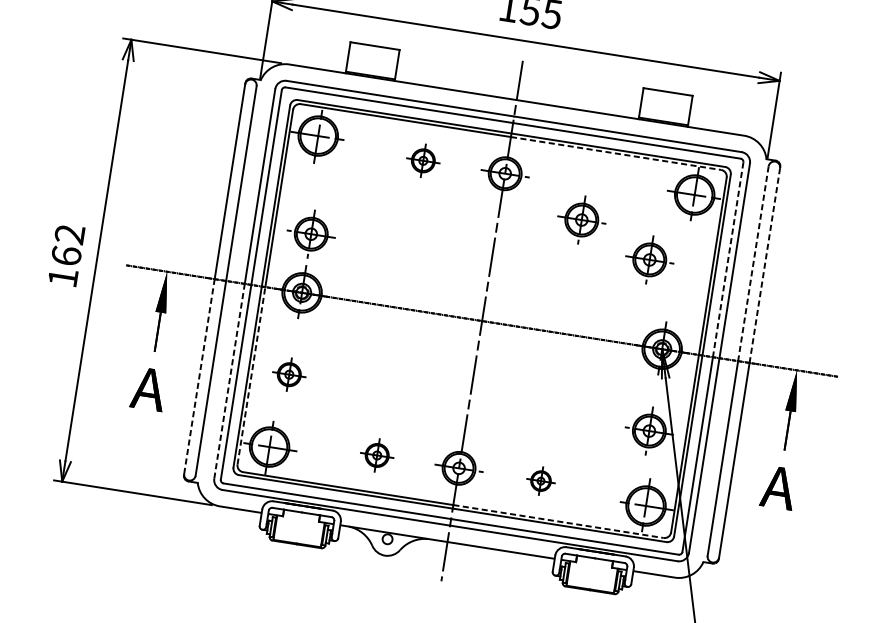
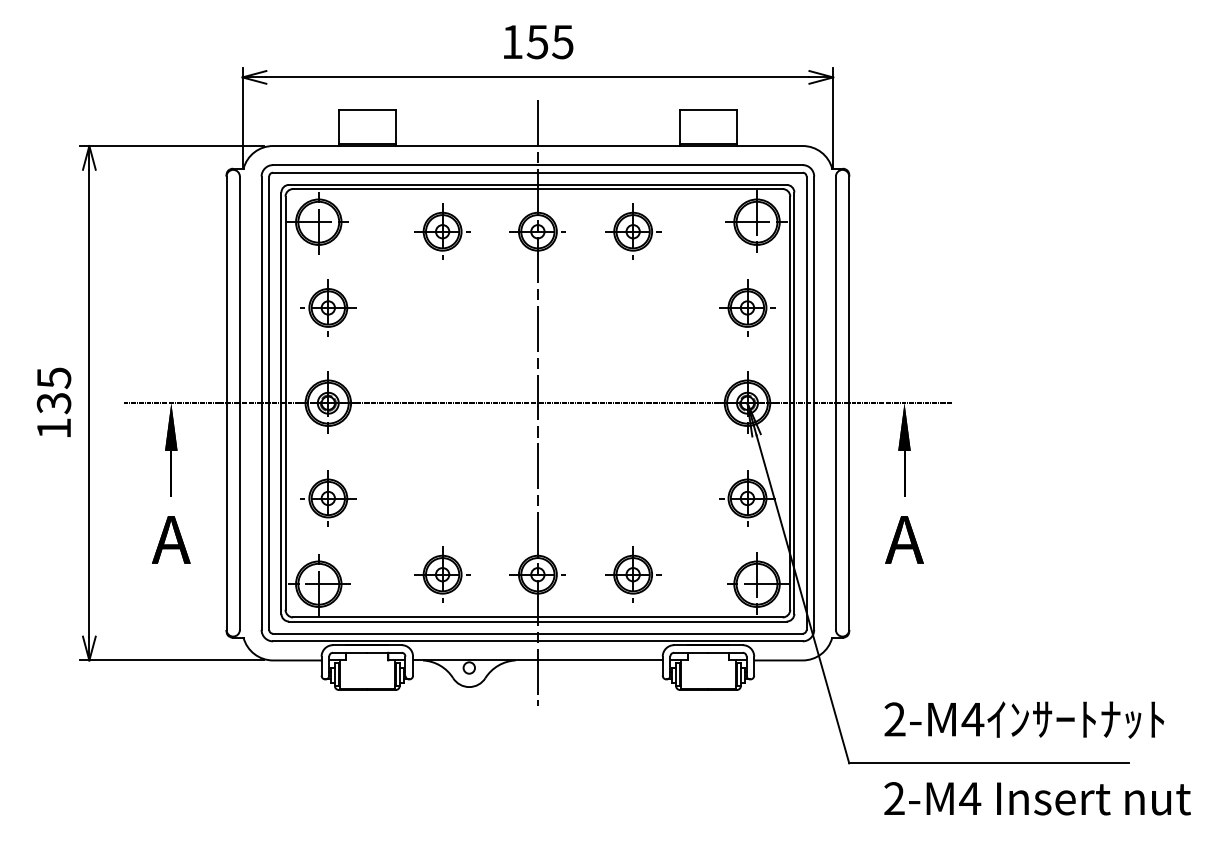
line: (616, 153) -> (660, 189), dashed -> solid
part: (423, 160) -> (442, 231), size x1.43
part: (582, 219) -> (633, 231), moved
part: (311, 233) -> (328, 307), moved
text: (67, 244) -> (53, 390), 162 -> 135
part: (649, 259) -> (747, 307), moved
line: (728, 260) -> (806, 290), dashed -> solid
line: (752, 264) -> (835, 290), dashed -> solid
line: (764, 266) -> (849, 290), dashed -> solid
part: (289, 374) -> (328, 498), size x1.43
line: (251, 375) -> (285, 506), dashed -> solid
line: (199, 376) -> (226, 516), dashed -> solid
line: (229, 381) -> (261, 516), dashed -> solid
part: (377, 455) -> (442, 574), size x1.43
part: (541, 481) -> (633, 574), size x1.67
line: (558, 521) -> (660, 617), dashed -> solid

